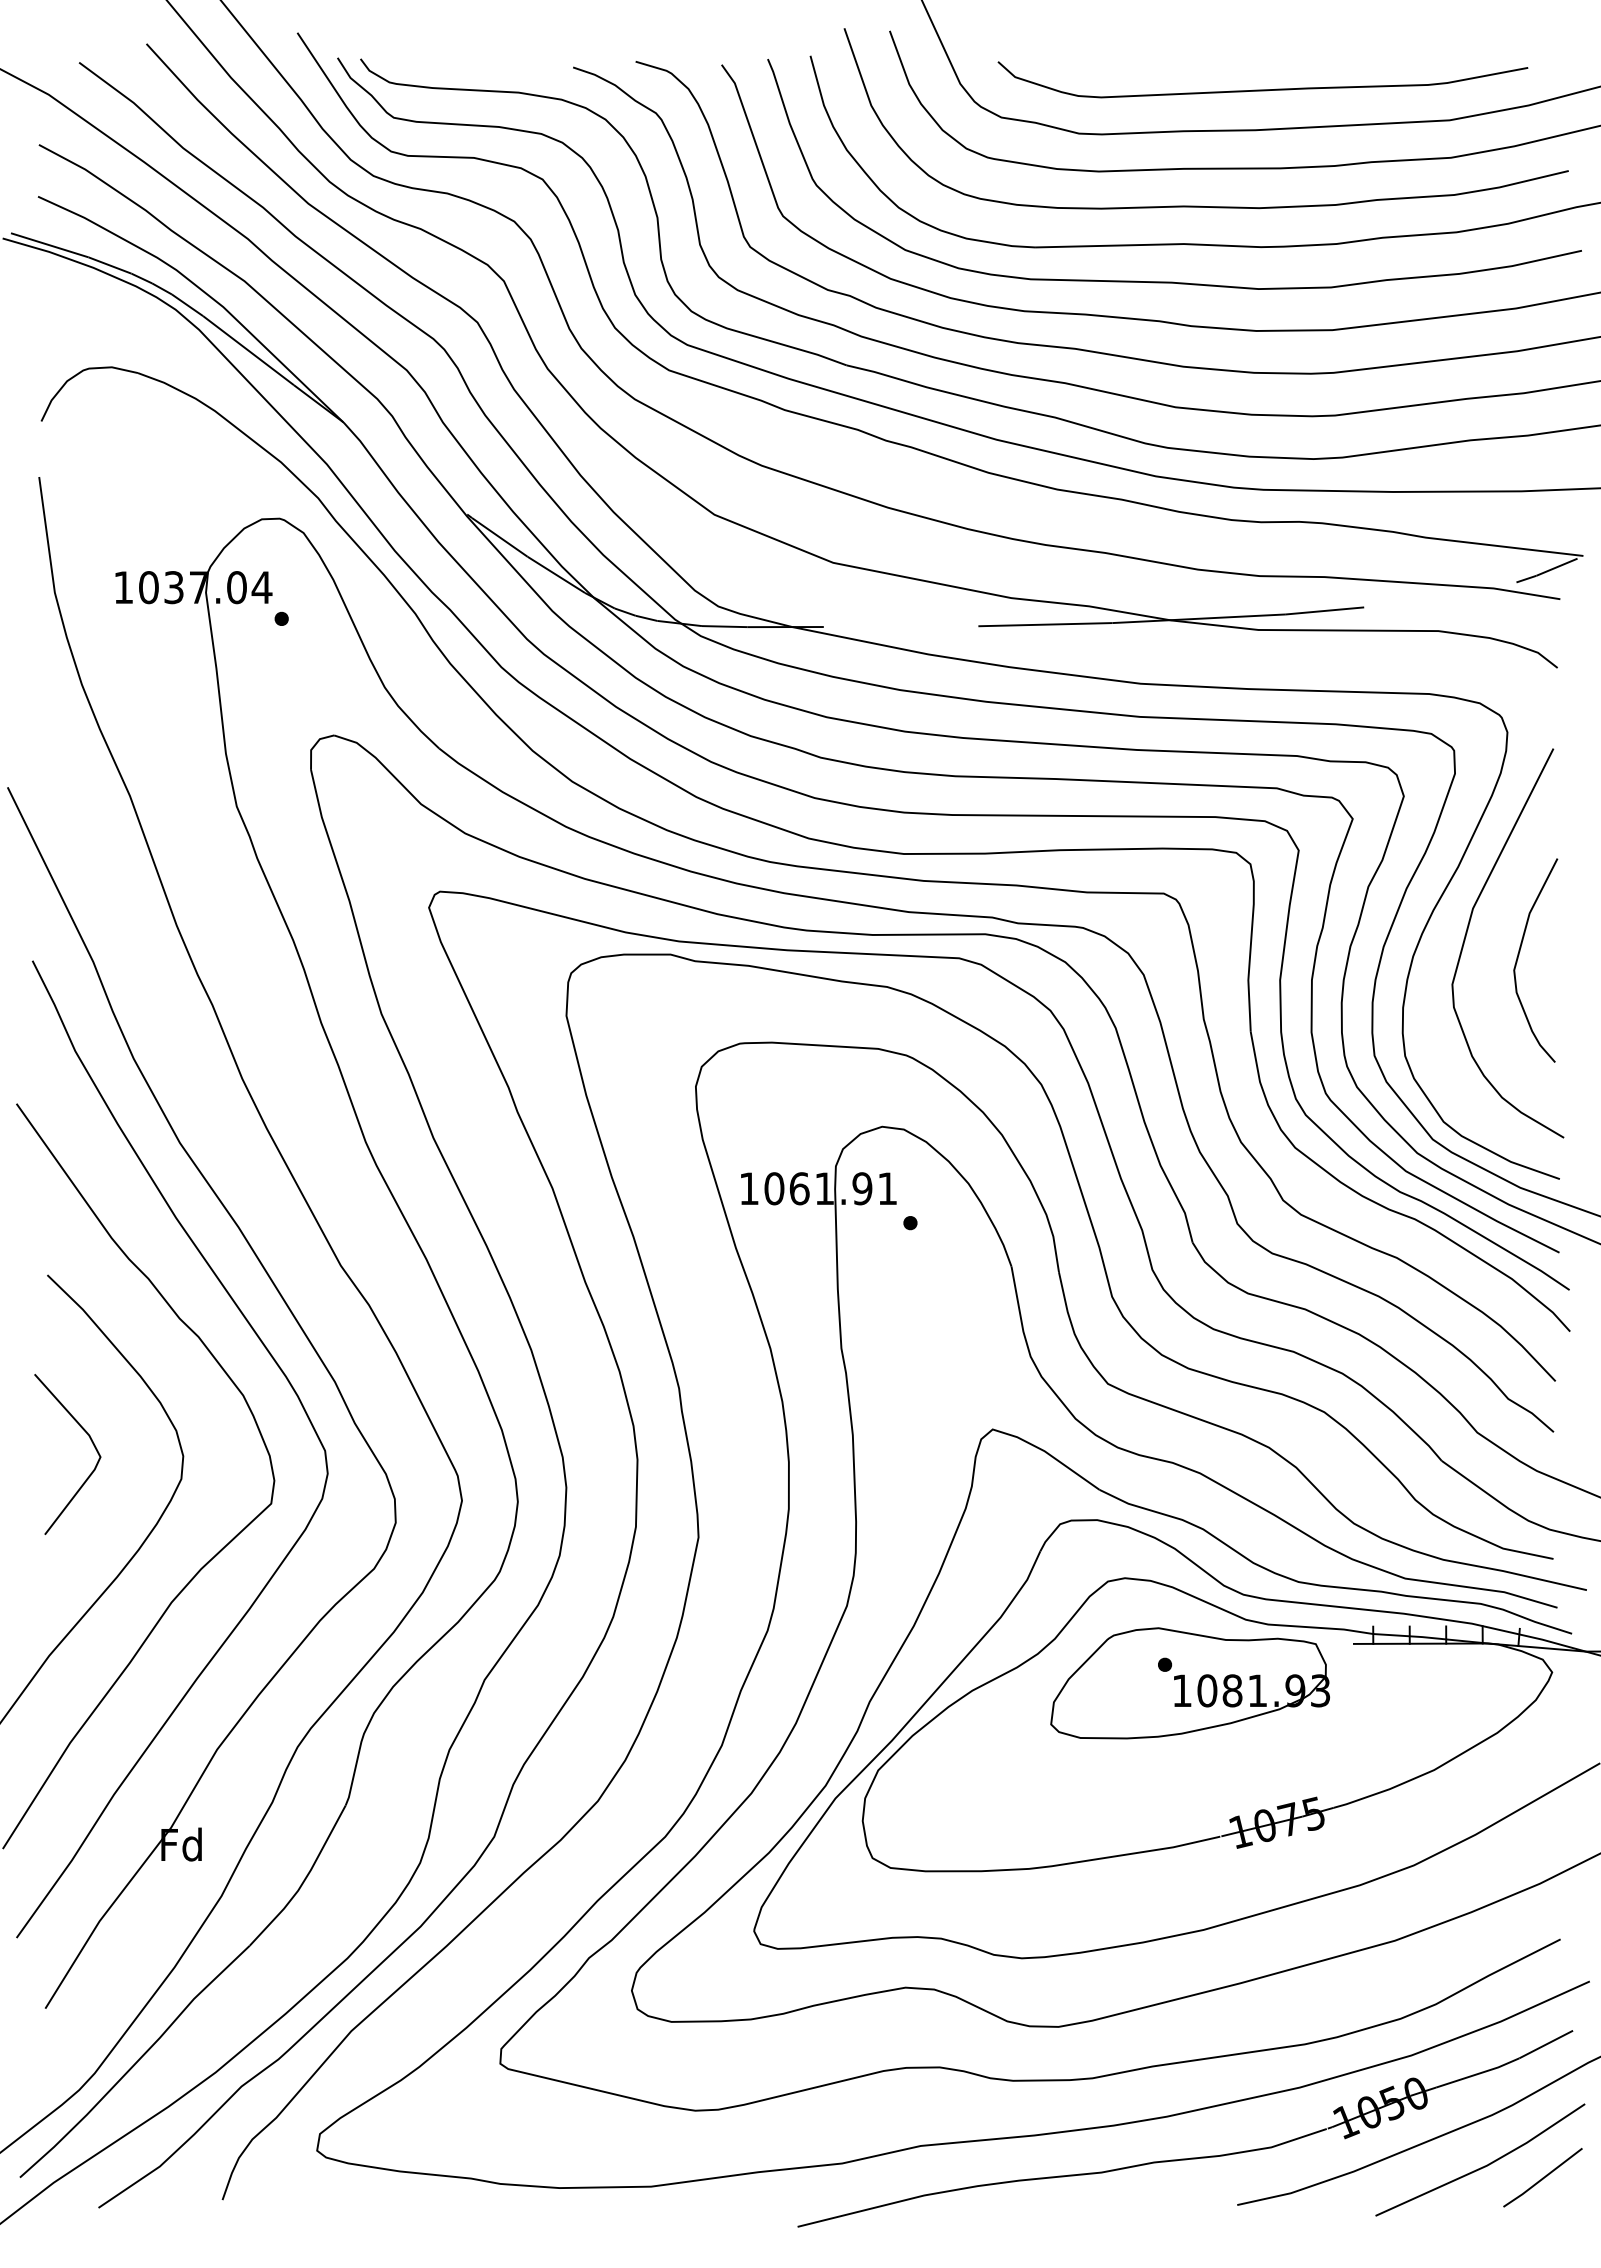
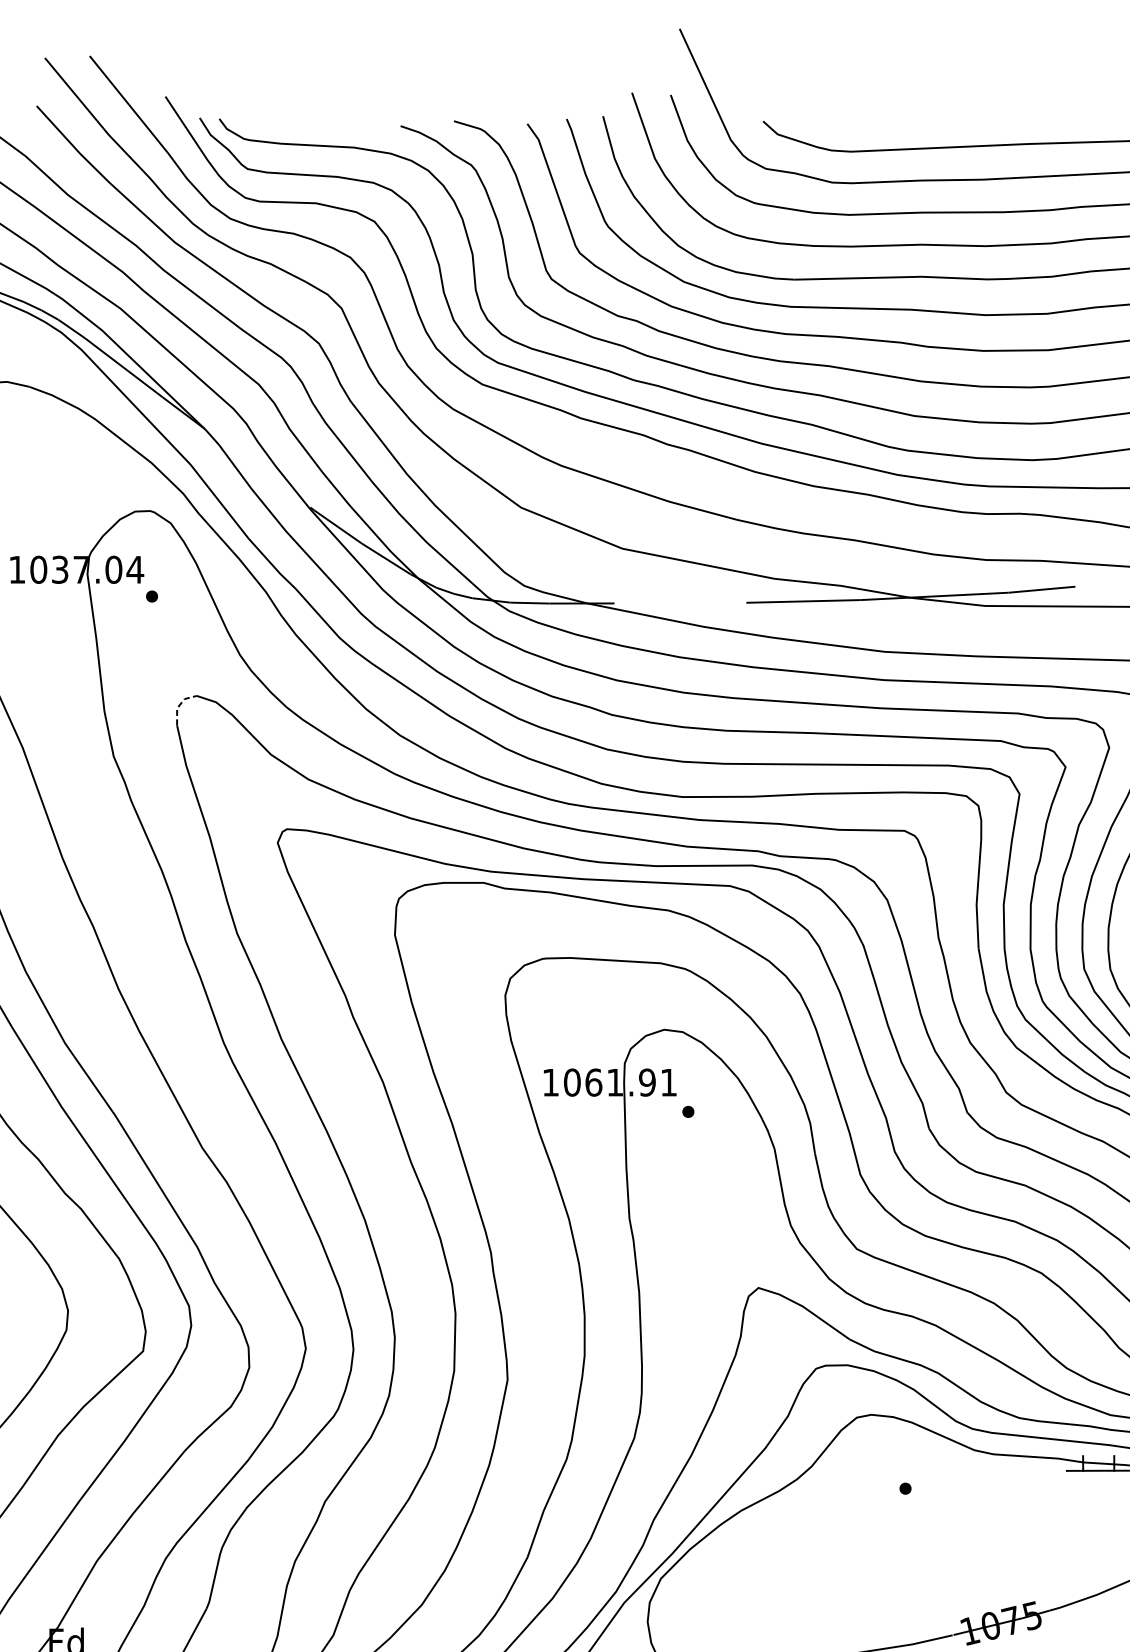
line: (314, 746) -> (180, 705), solid -> dashed
part: (1189, 1683) -> (926, 1504), removed

